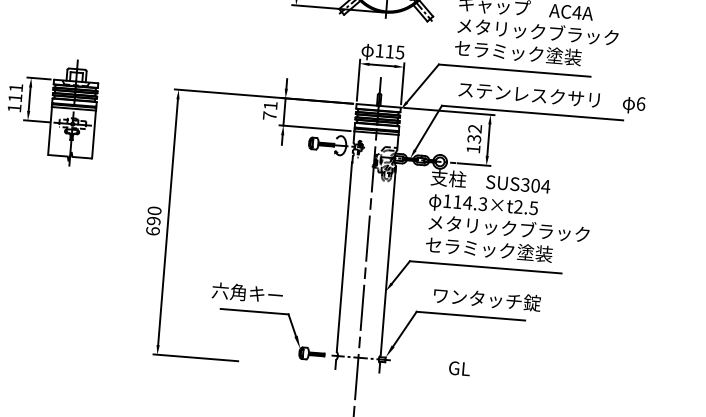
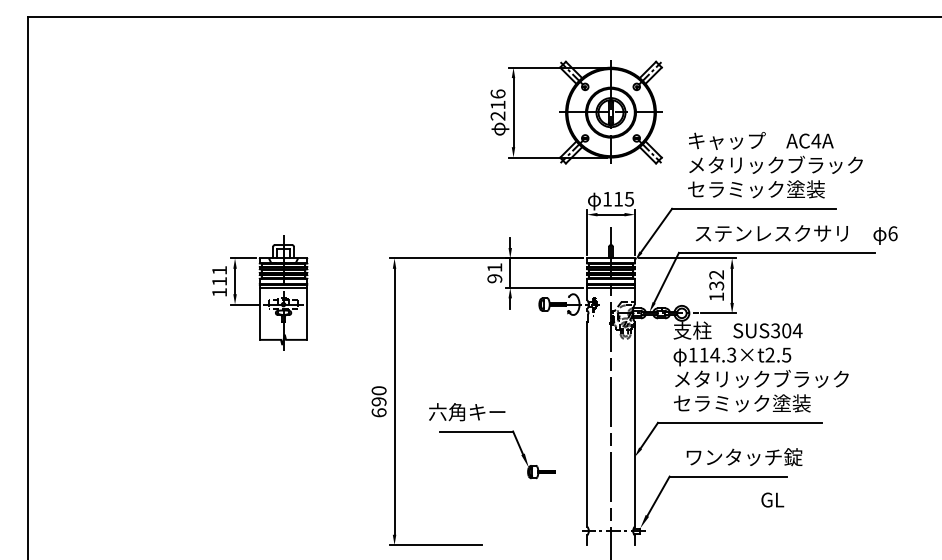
text: (269, 115) -> (494, 278), 71 -> 91
part: (269, 313) -> (492, 432), moved
text: (459, 368) -> (772, 499), moved

